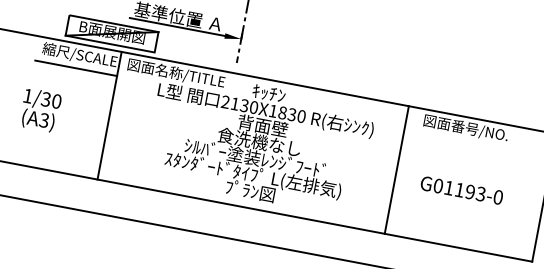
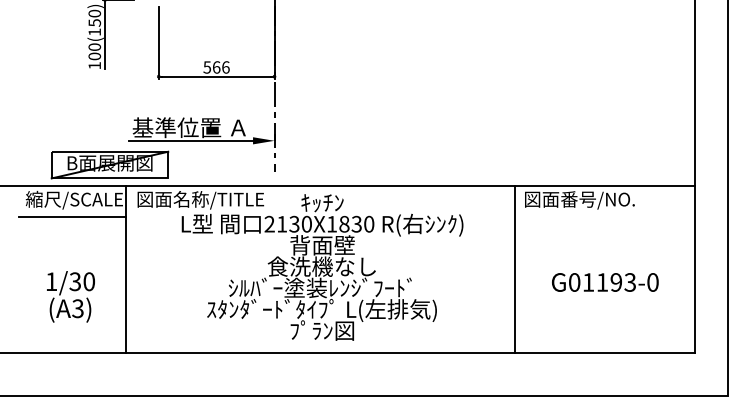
text: (40, 110) -> (70, 296), moved
line: (397, 169) -> (515, 268), moved
text: (462, 190) -> (605, 282), moved

